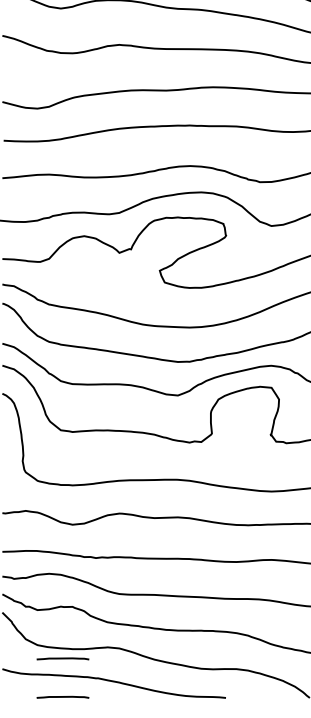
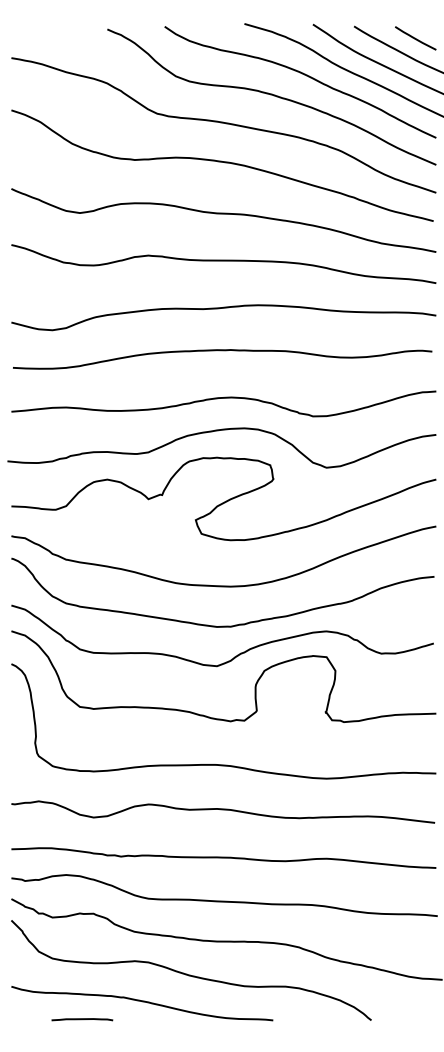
line: (63, 658) -> (82, 974), removed

